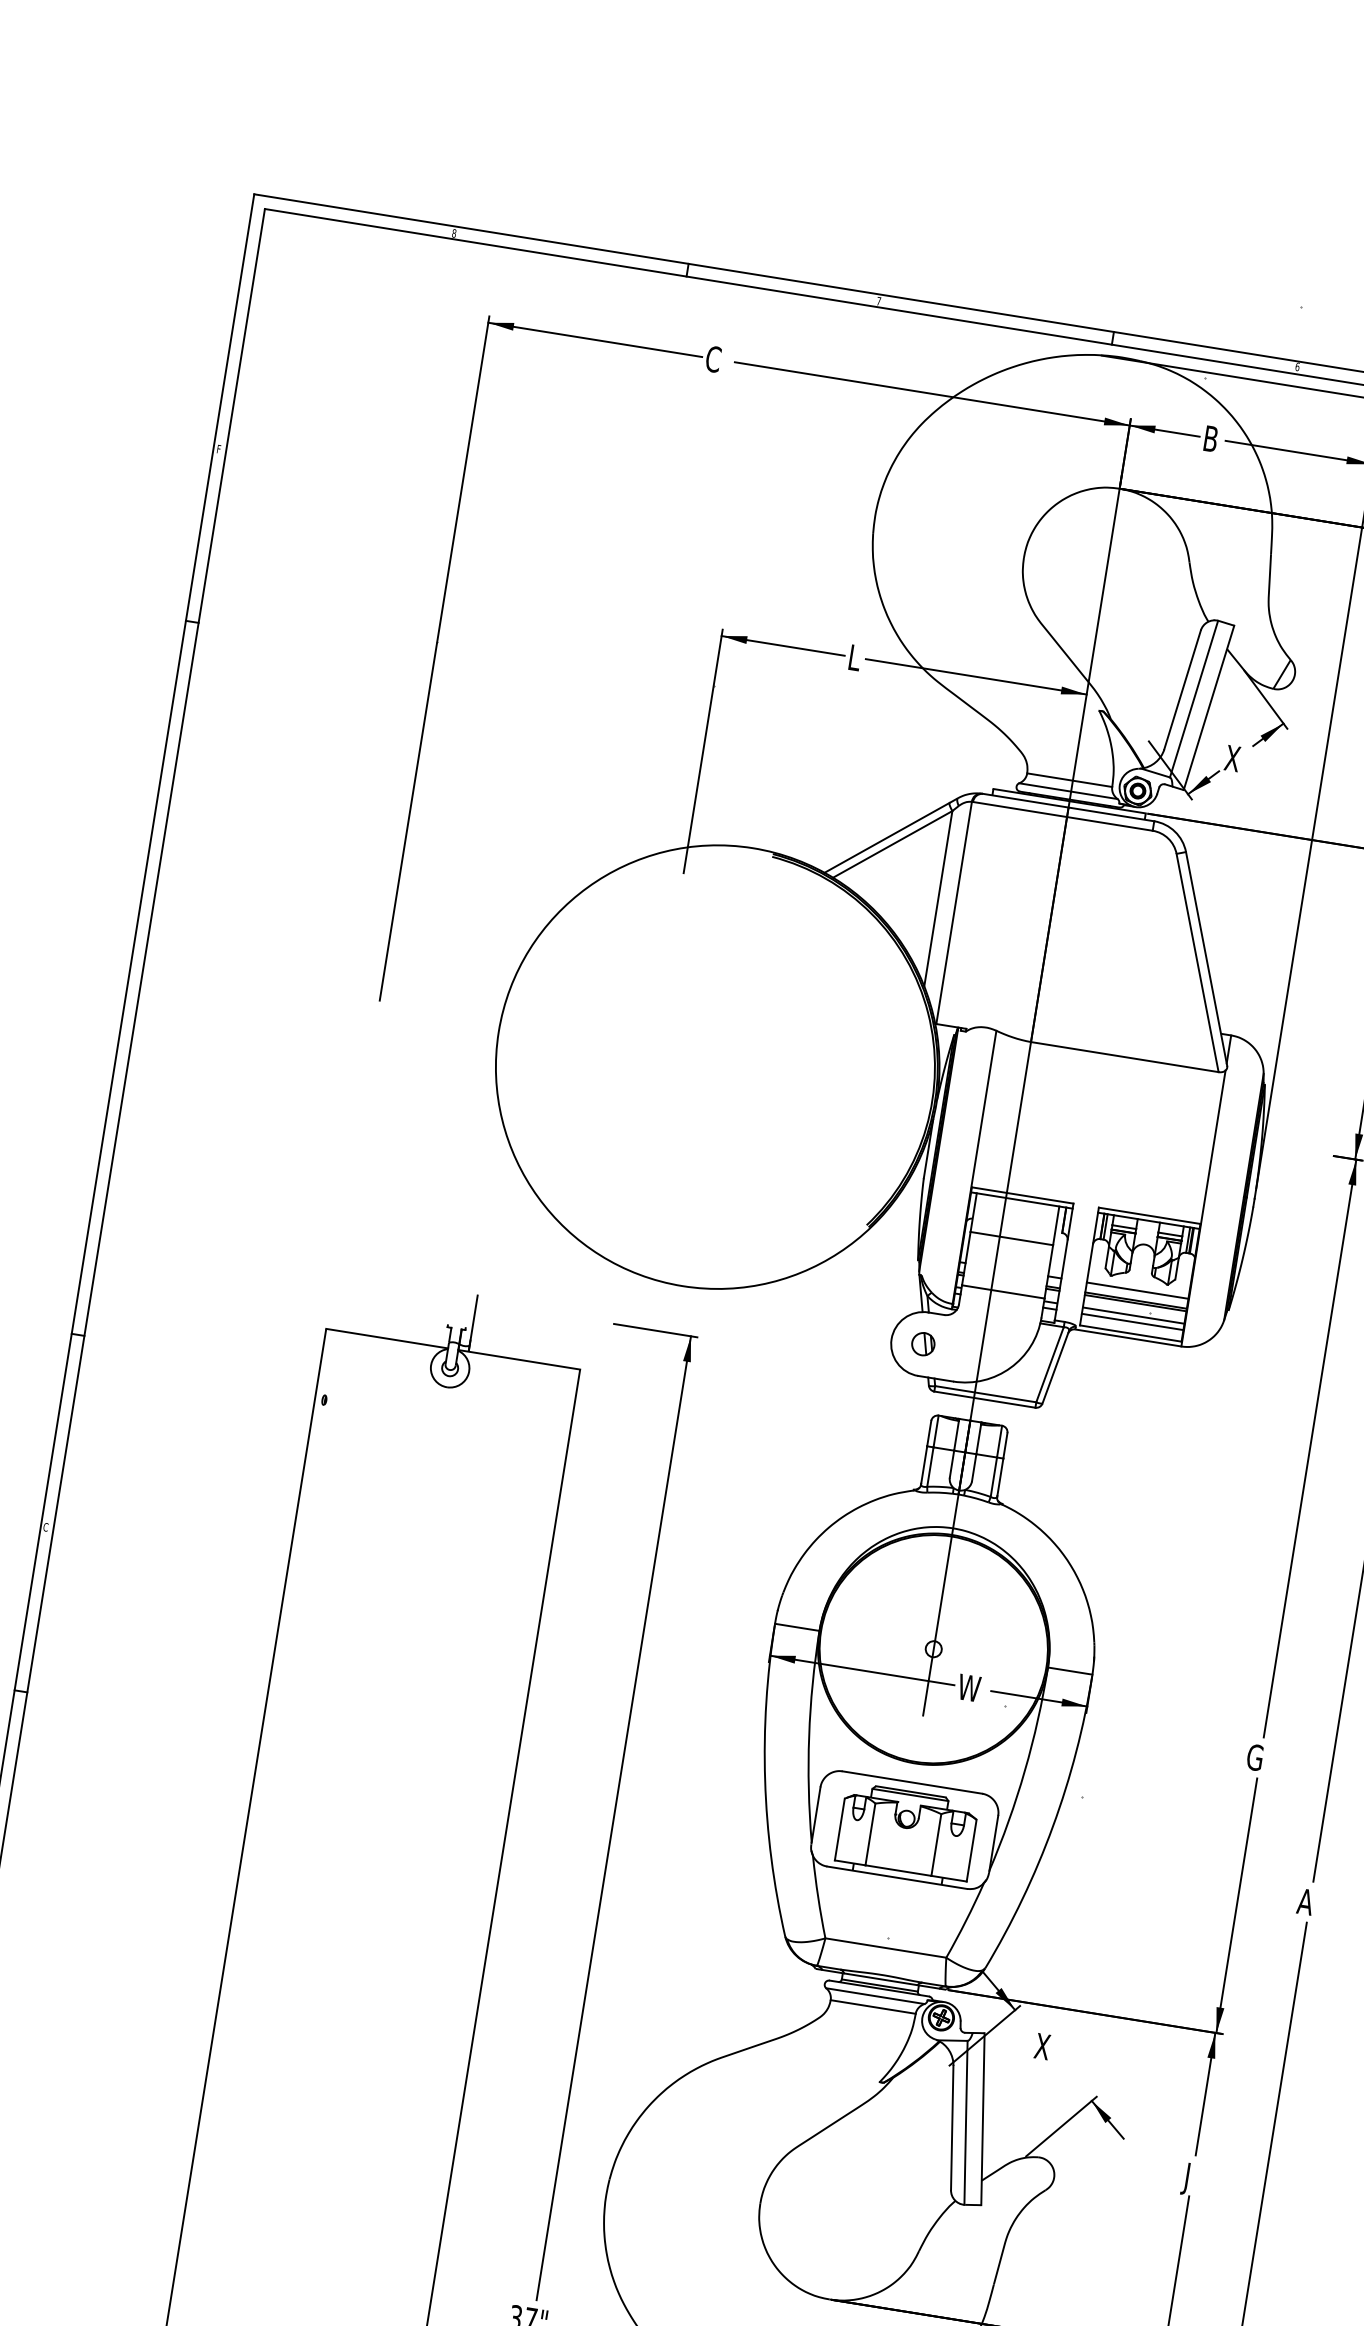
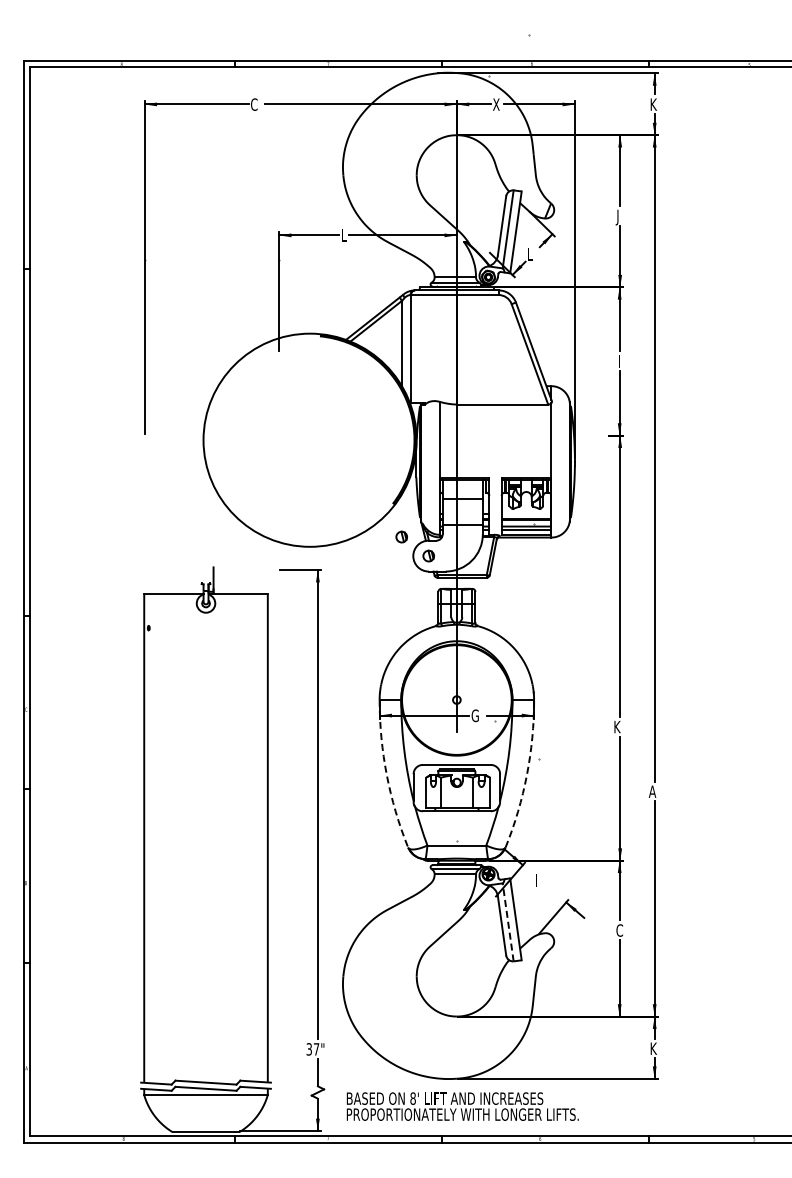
text: (1211, 438) -> (496, 104), B -> X
text: (1231, 758) -> (530, 254), X -> L
line: (1137, 1290) -> (526, 514), removed
part: (873, 1294) -> (401, 536), added
text: (968, 1687) -> (476, 715), W -> G
text: (1255, 1756) -> (617, 726), G -> K
arc: (764, 1781) -> (386, 775), solid -> dashed
arc: (1051, 1827) -> (526, 775), solid -> dashed
text: (1042, 2046) -> (538, 880), X -> I
line: (966, 2121) -> (508, 921), solid -> dashed
text: (1191, 2180) -> (619, 932), J -> C

